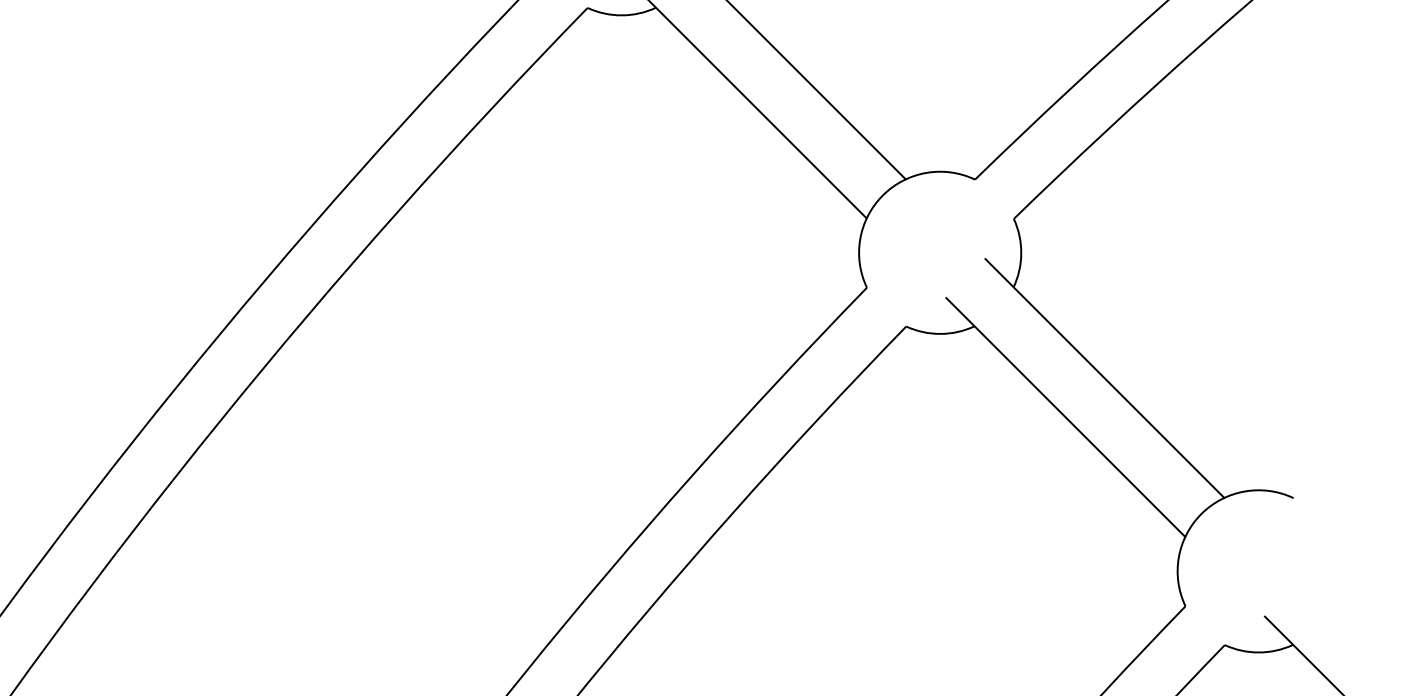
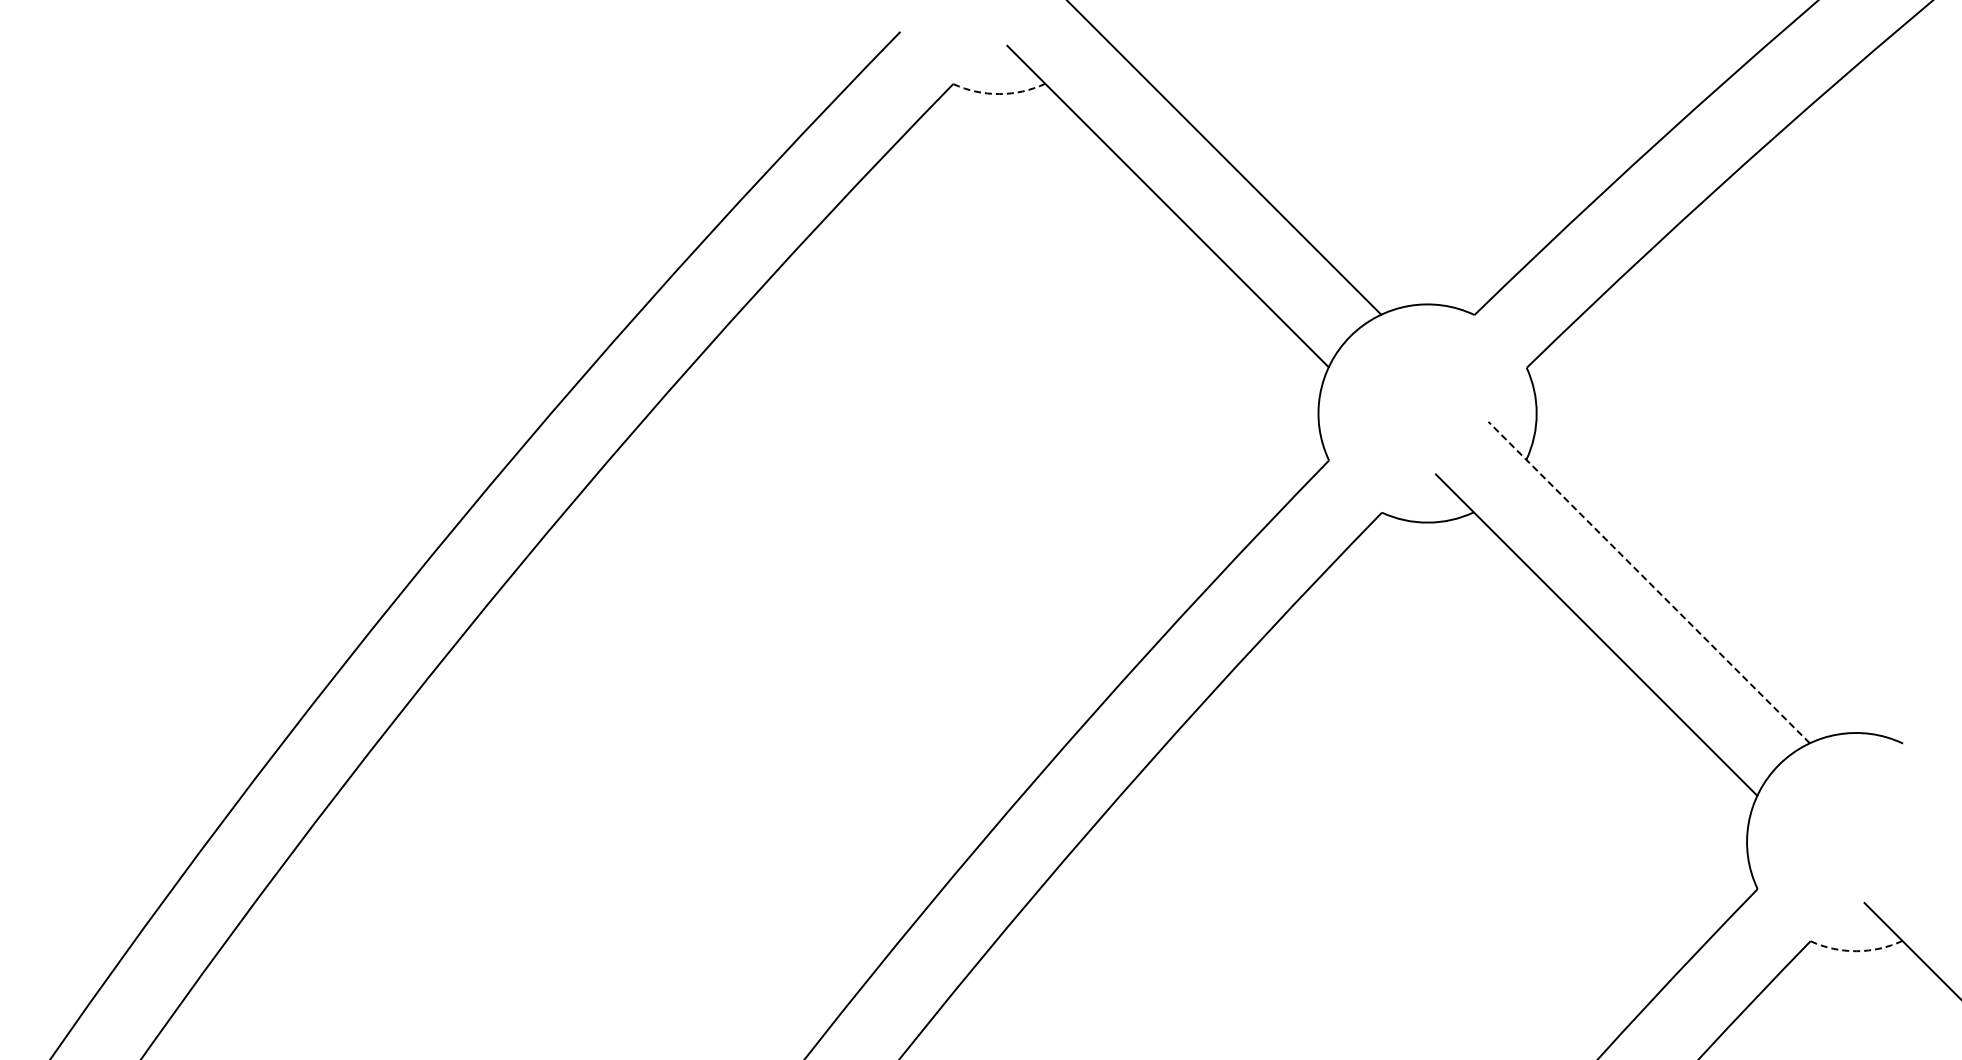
arc: (621, 15) -> (999, 94), solid -> dashed
line: (1104, 378) -> (1648, 582), solid -> dashed
arc: (1258, 652) -> (1856, 951), solid -> dashed

